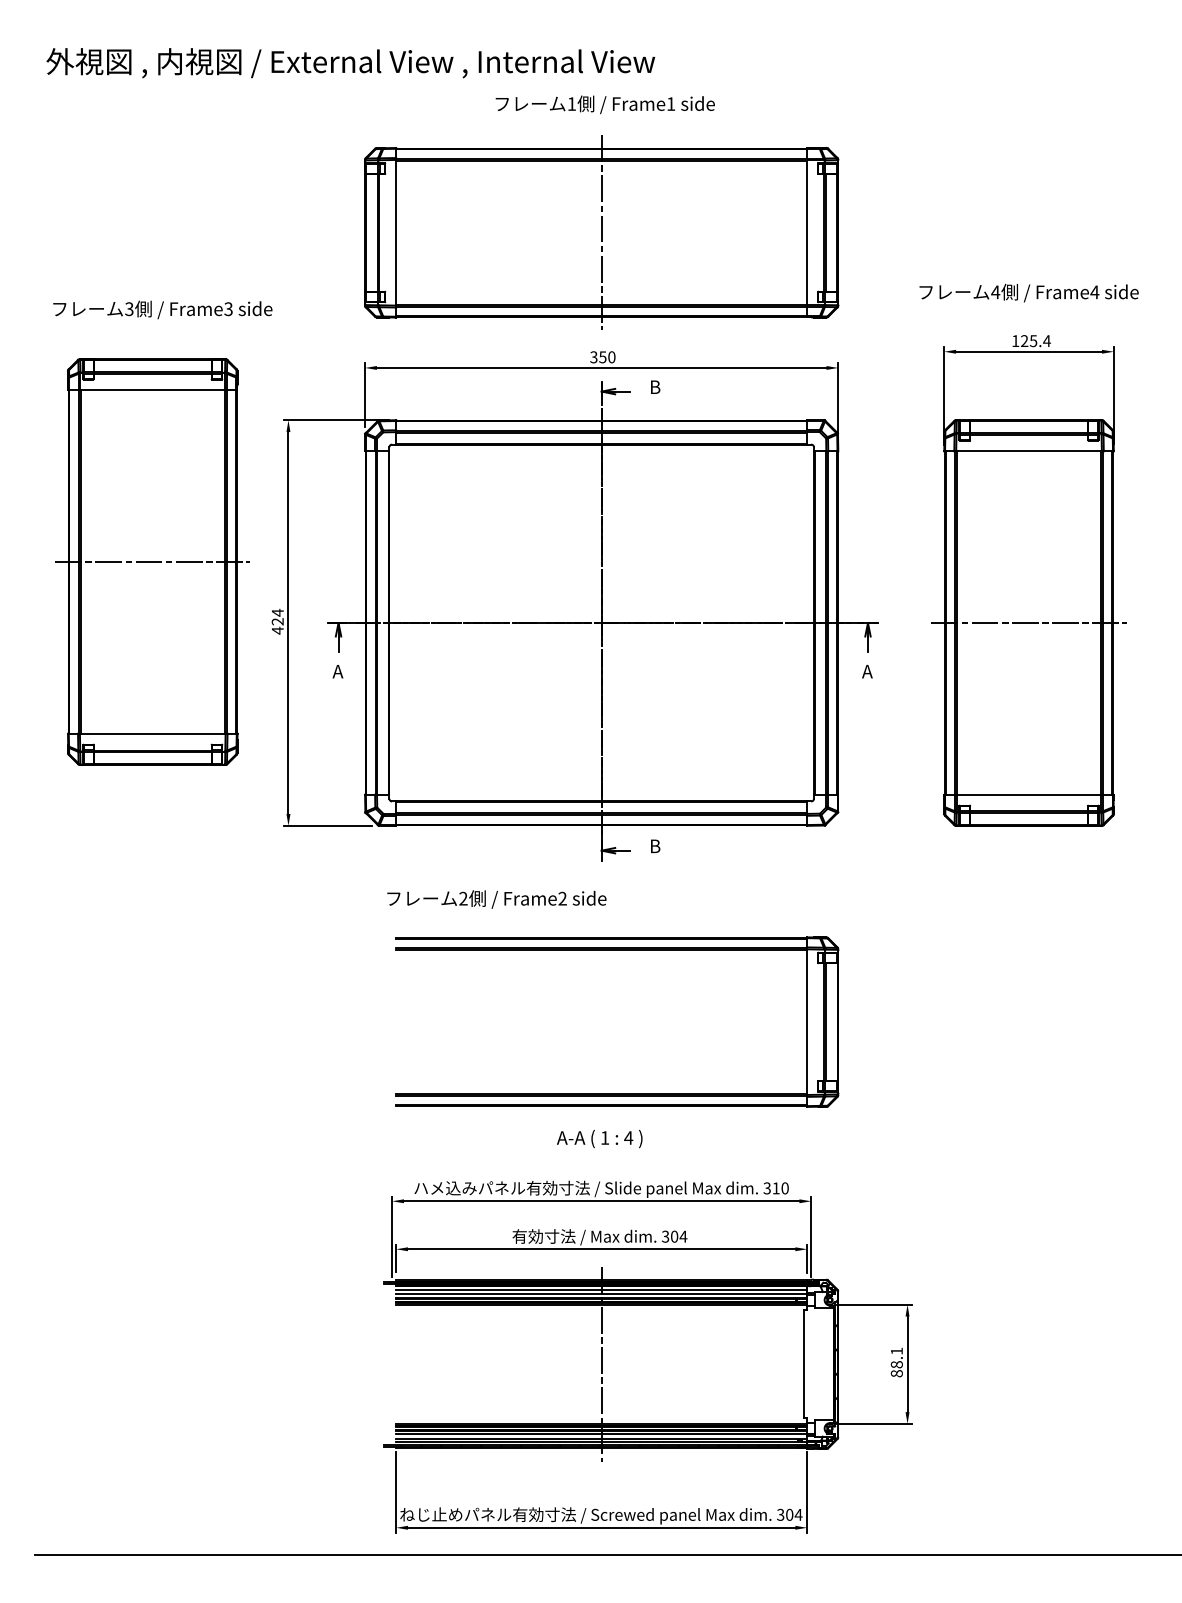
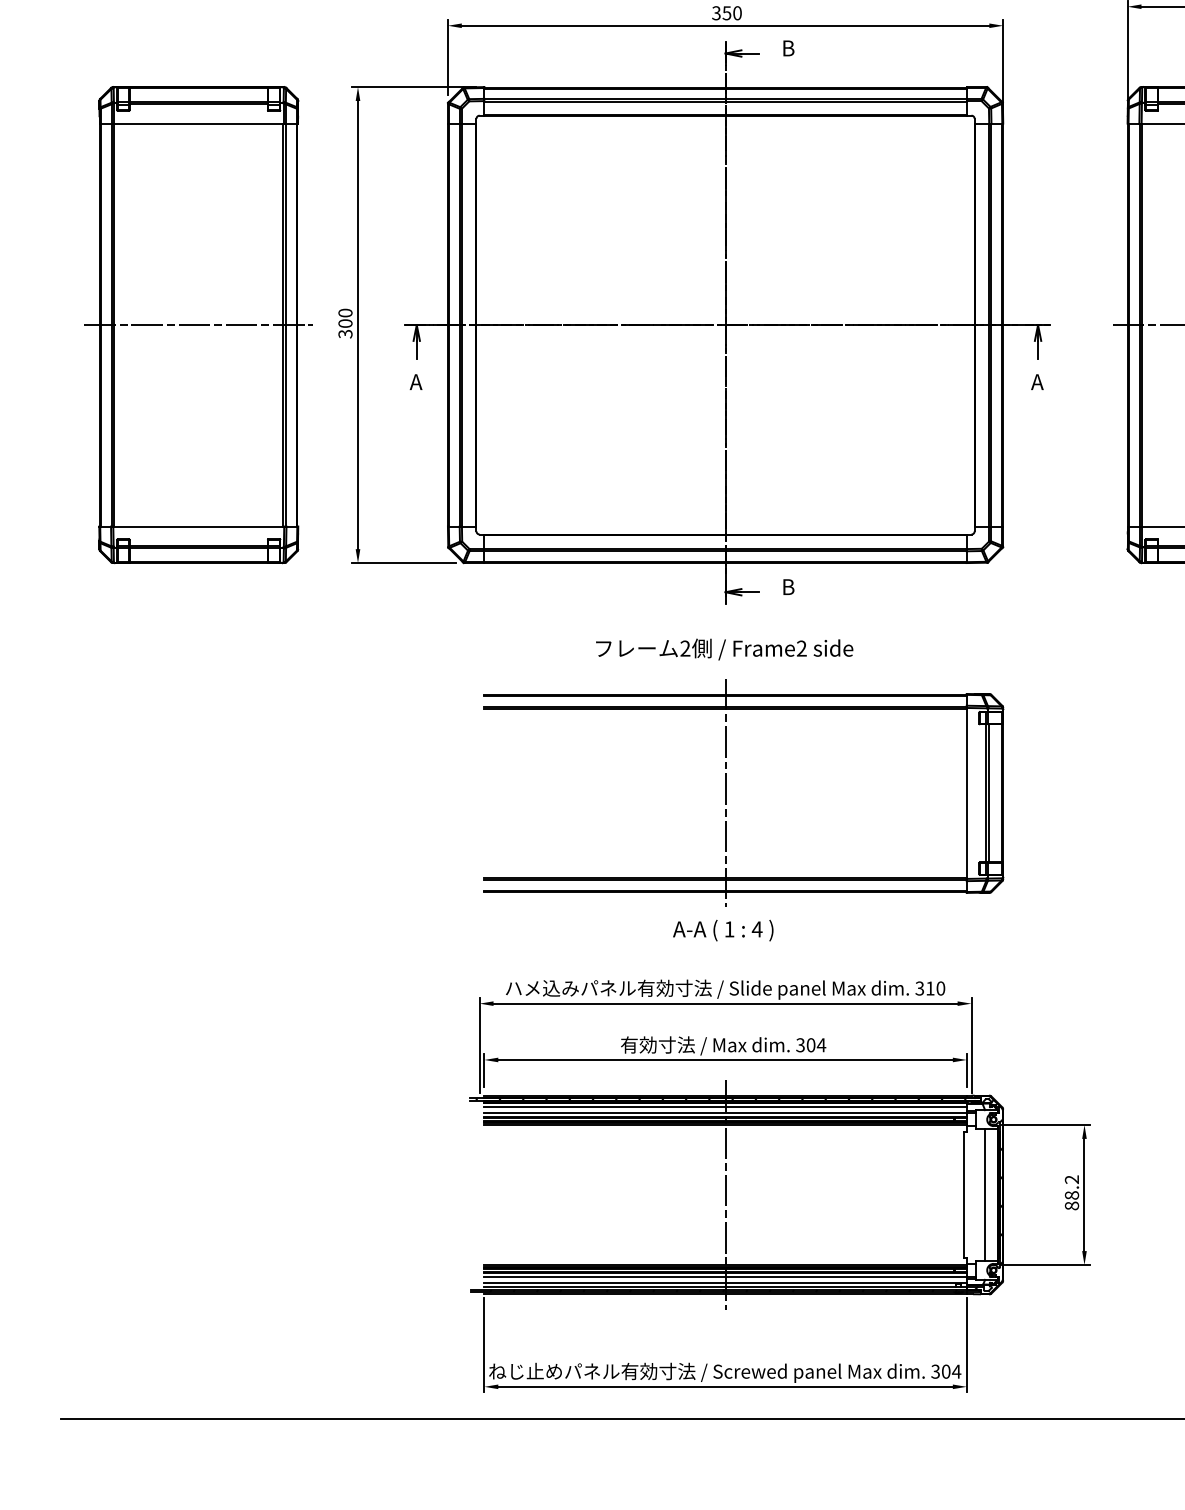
part: (152, 561) -> (198, 324), moved
text: (277, 621) -> (345, 323), 424 -> 300
text: (496, 899) -> (724, 649), moved
line: (601, 1021) -> (725, 792), added
text: (896, 1350) -> (1071, 1178), 88.1 -> 88.2
line: (823, 1364) -> (985, 1195), added

